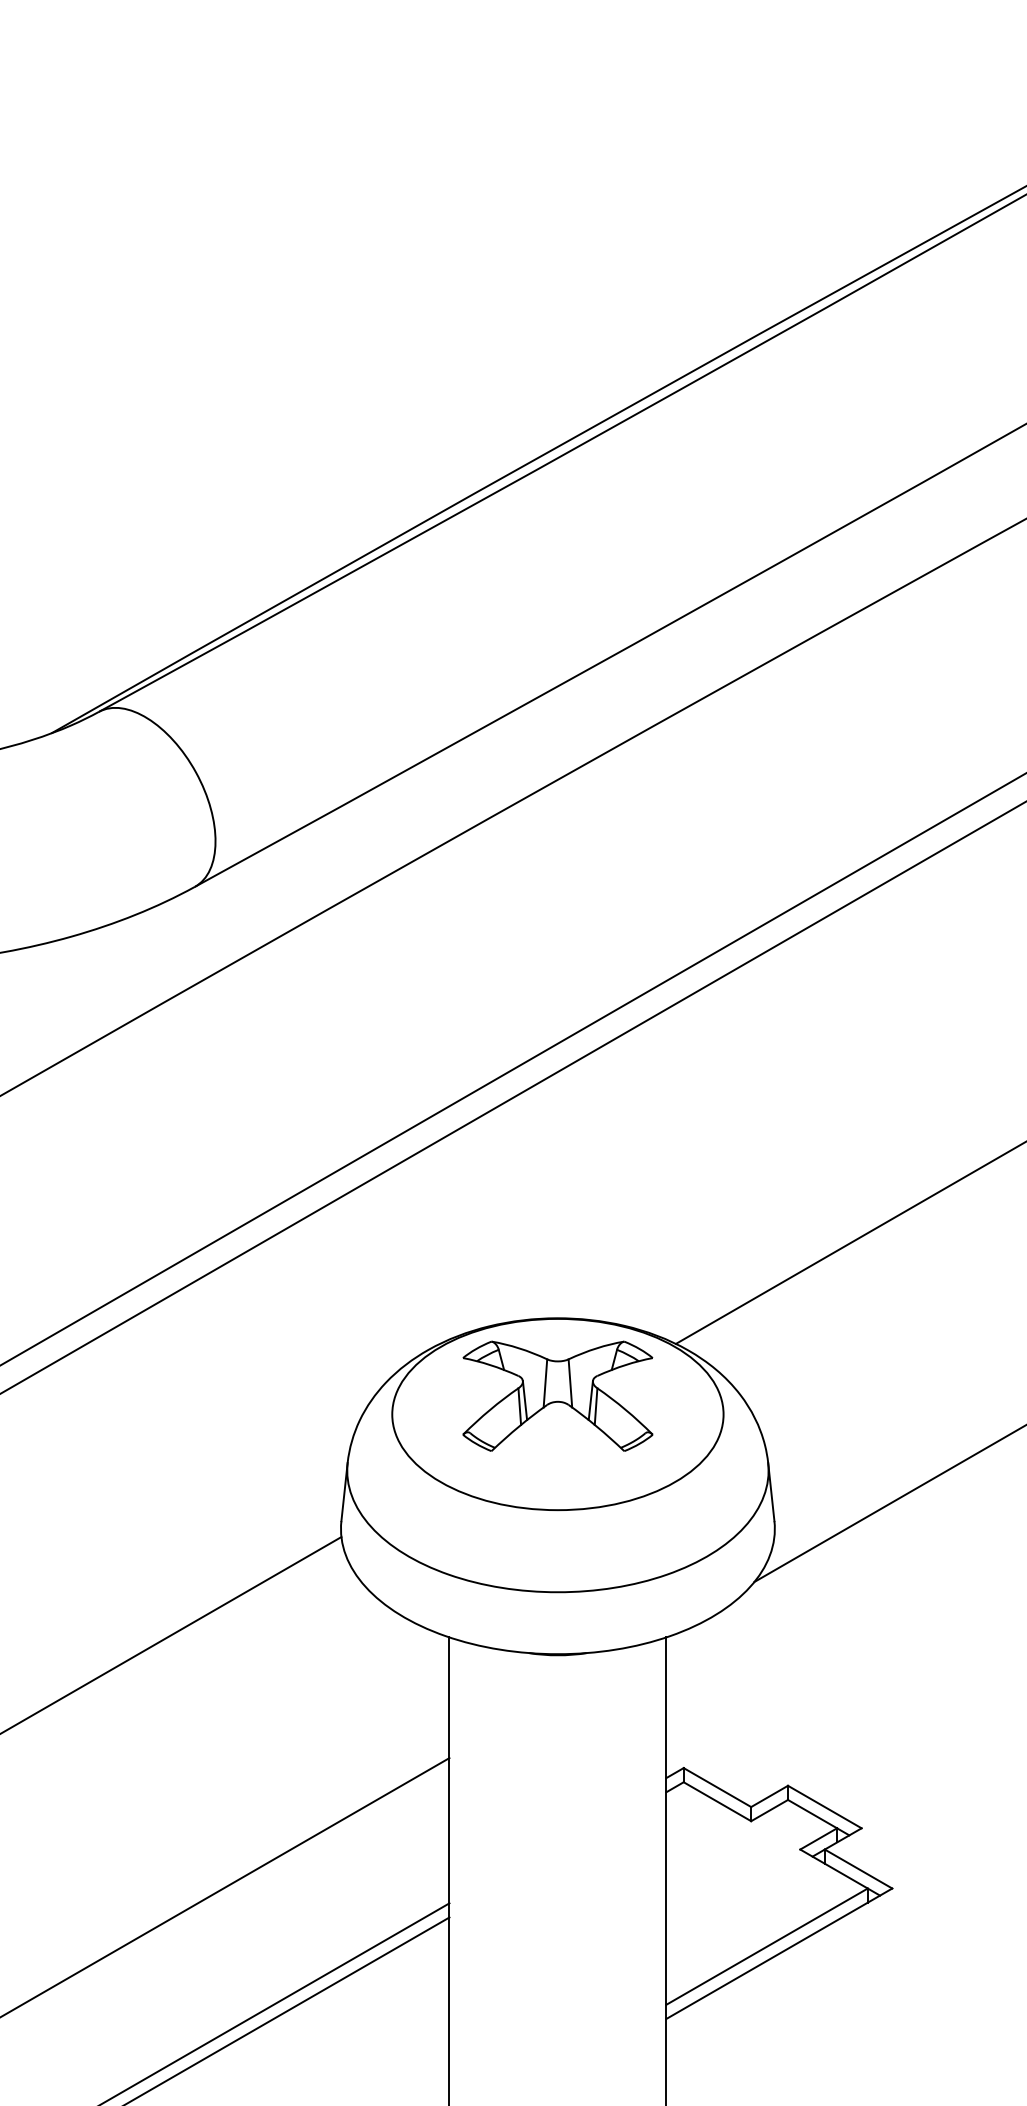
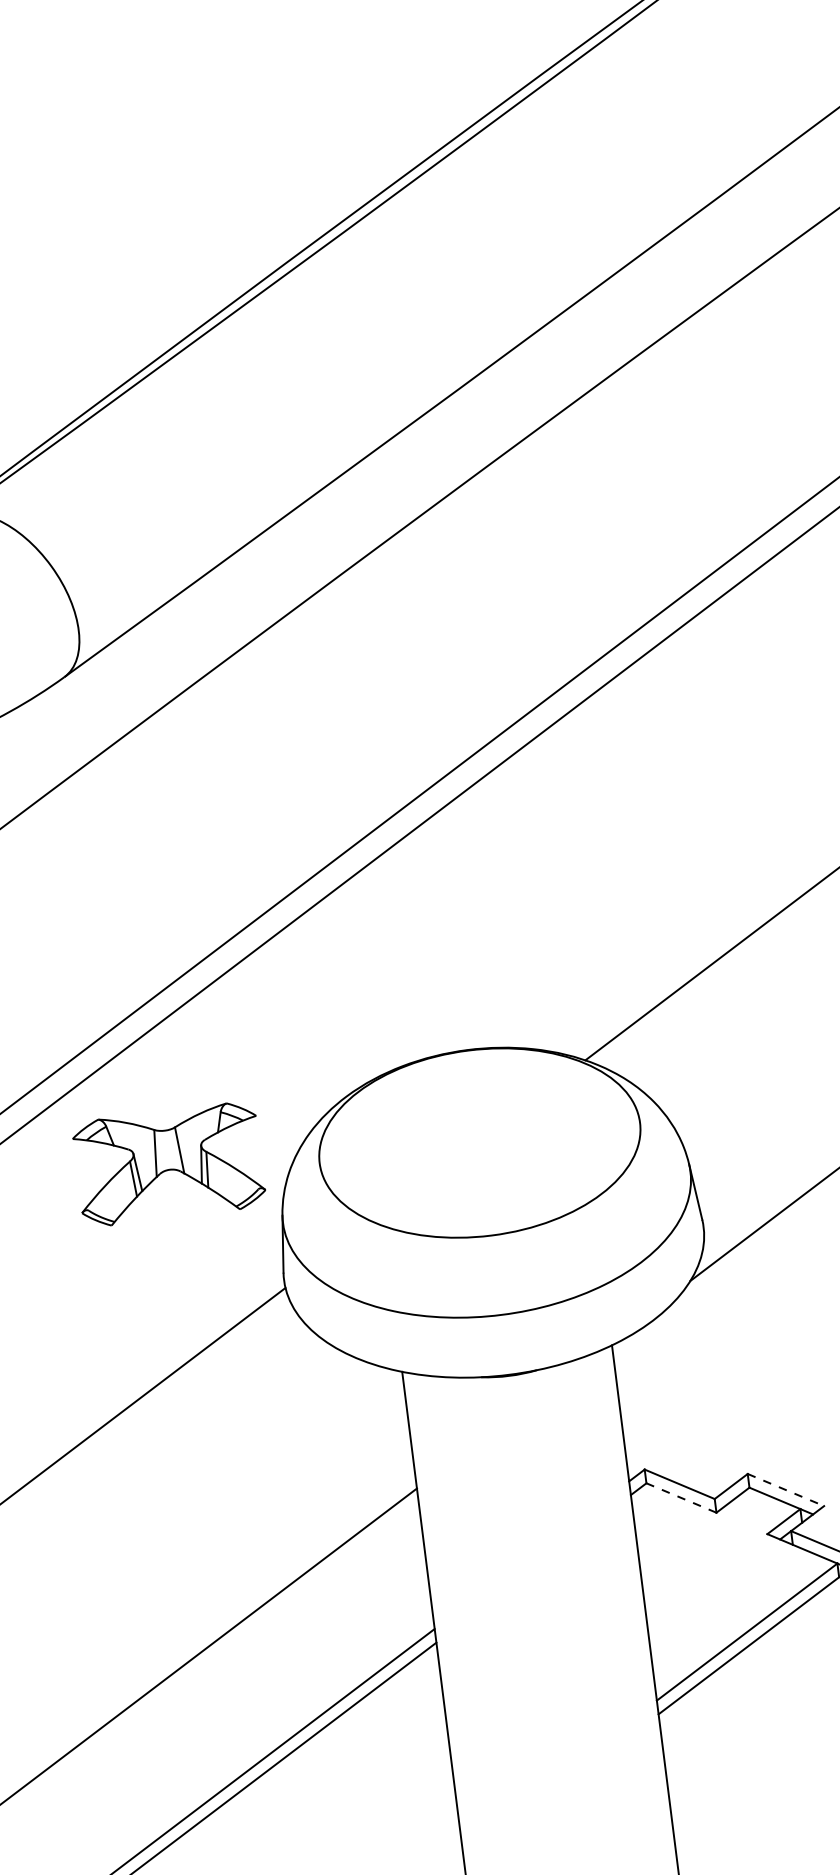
part: (557, 1395) -> (168, 1163), moved
line: (717, 1801) -> (681, 1497), solid -> dashed
line: (824, 1807) -> (785, 1490), solid -> dashed

